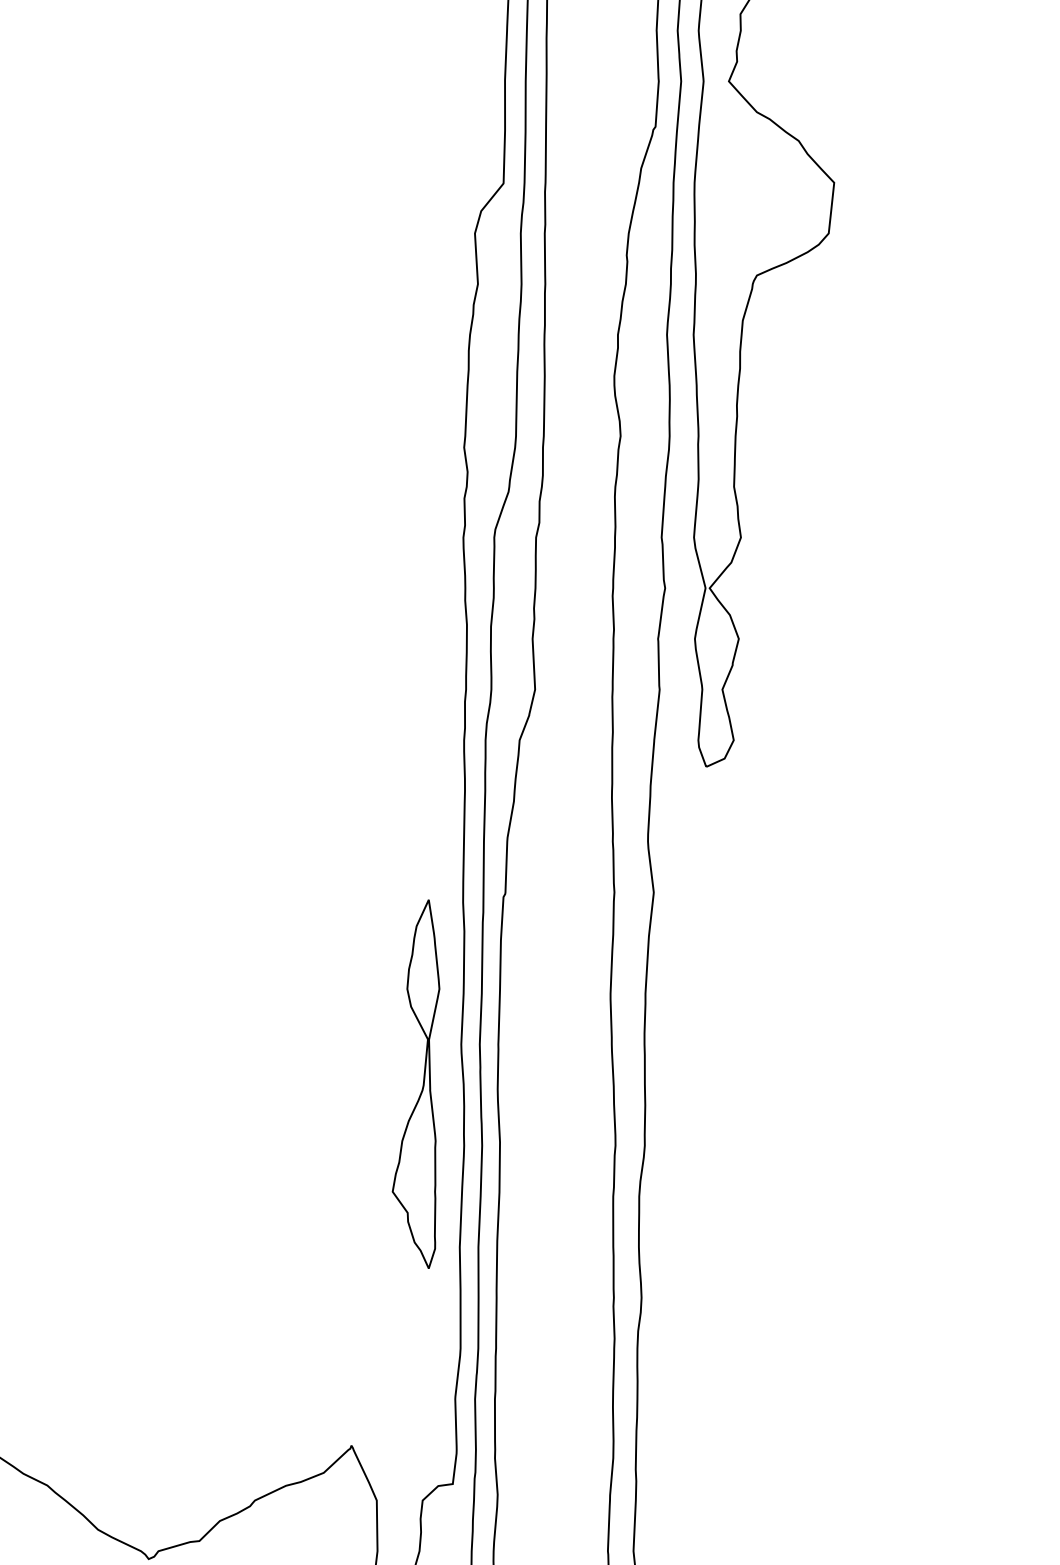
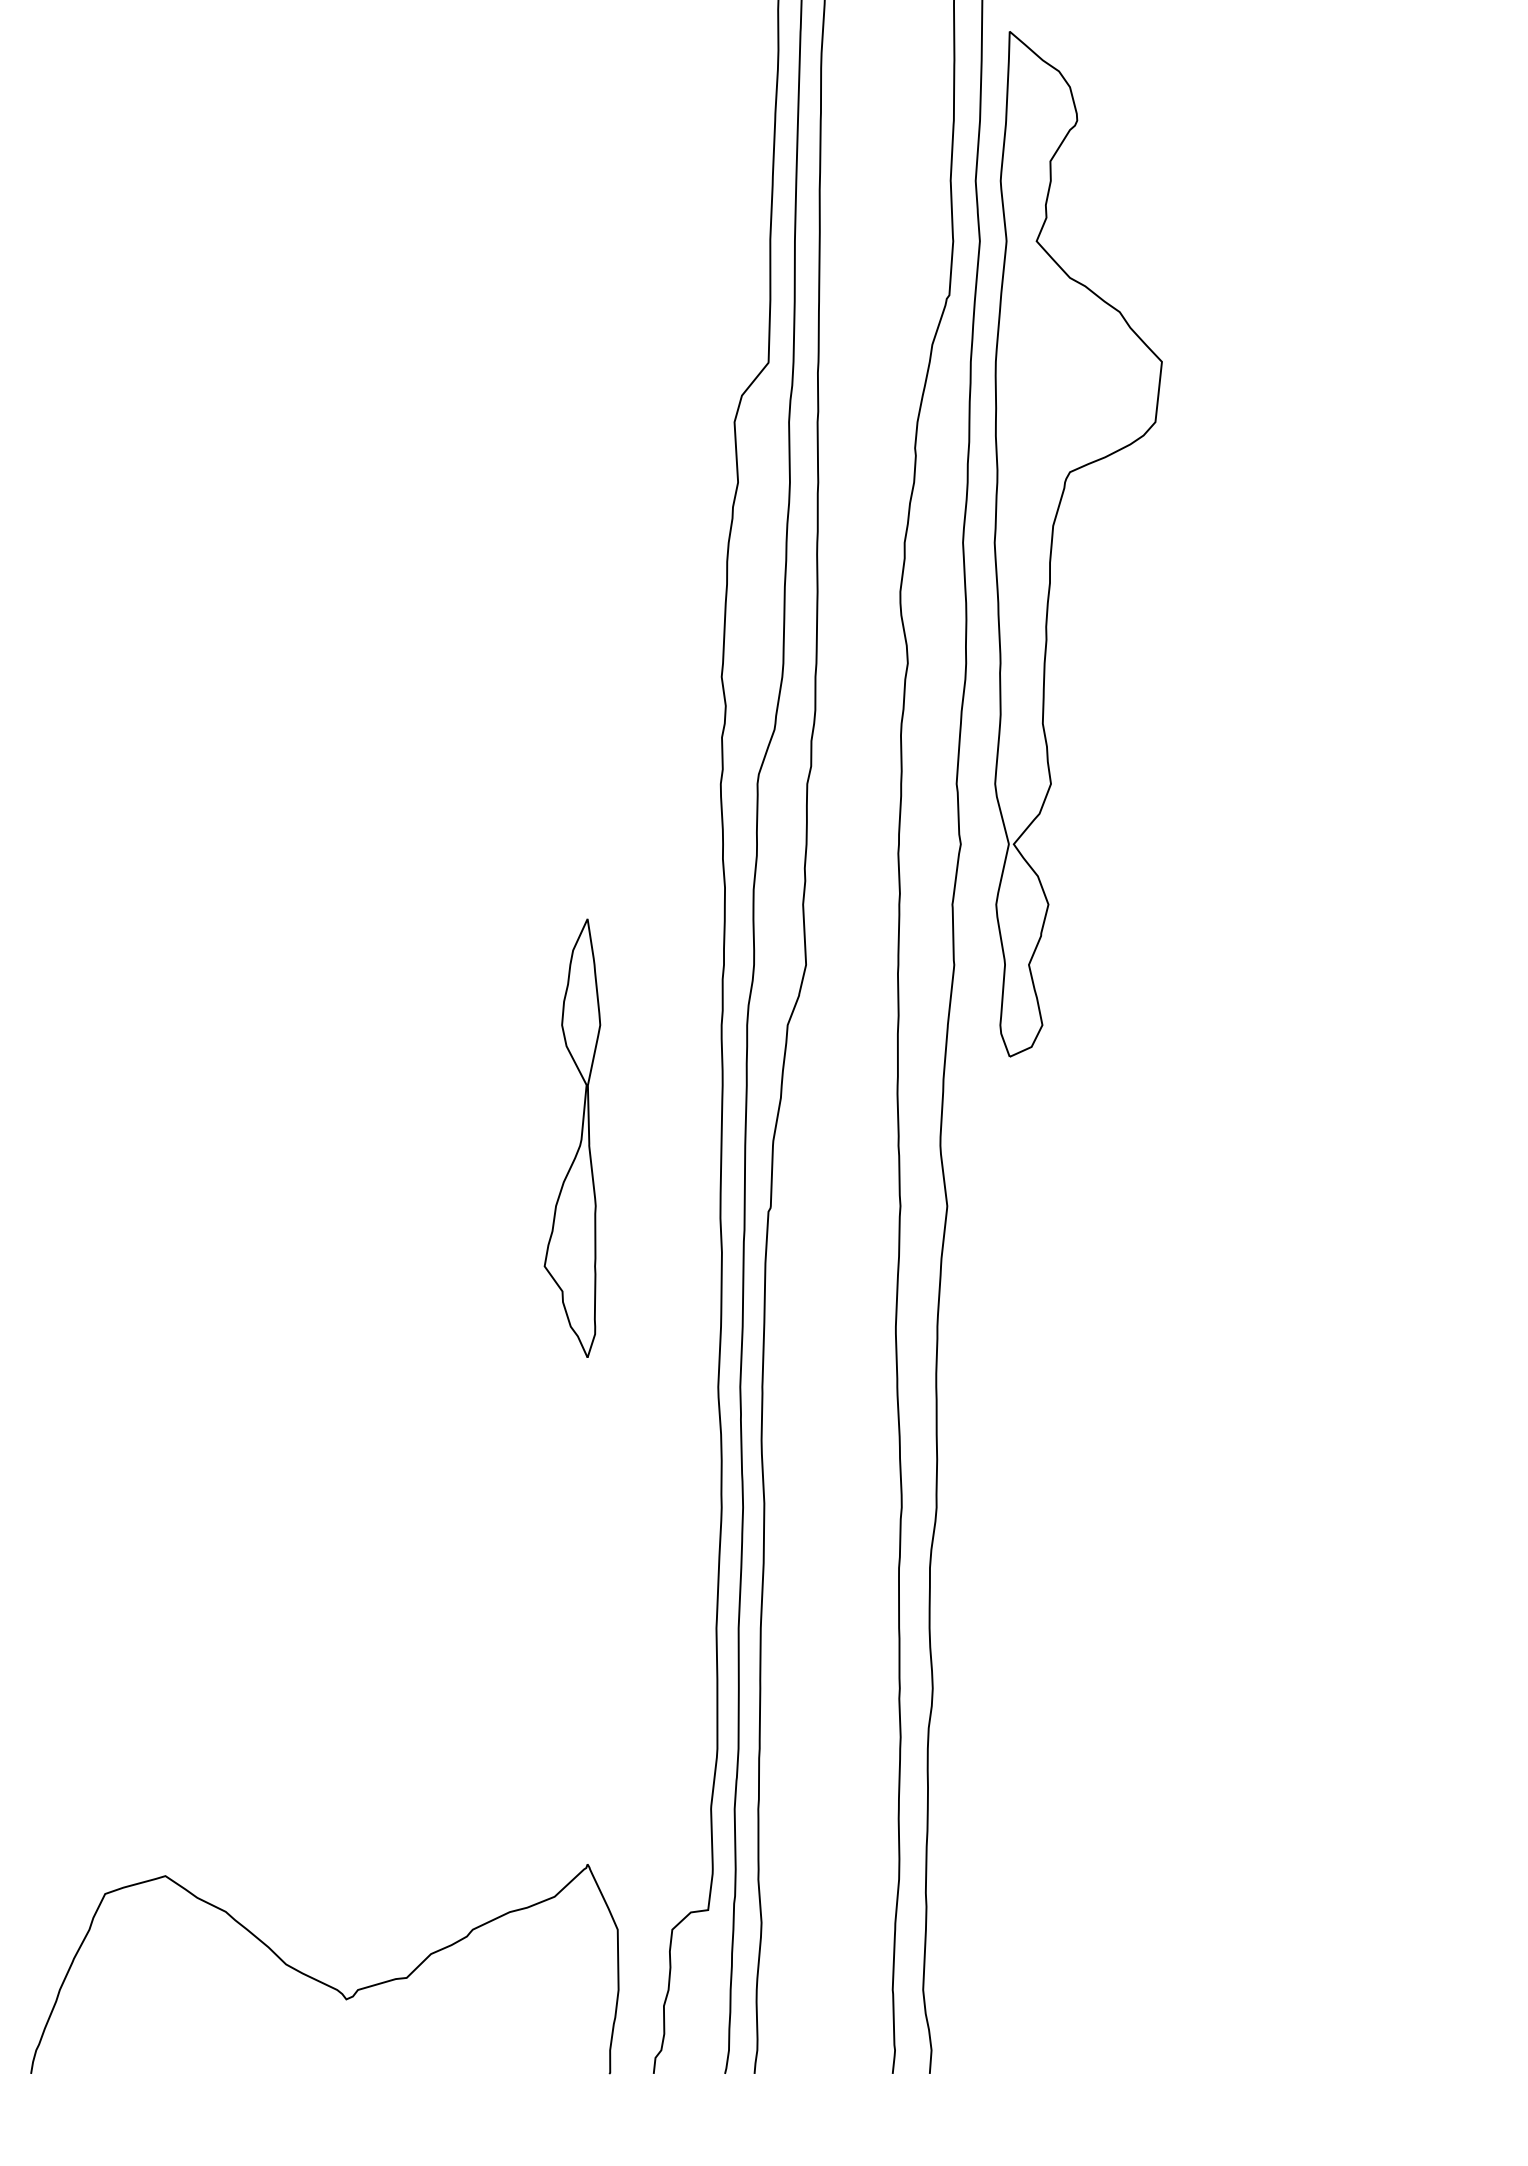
part: (422, 1083) -> (580, 1137), moved

